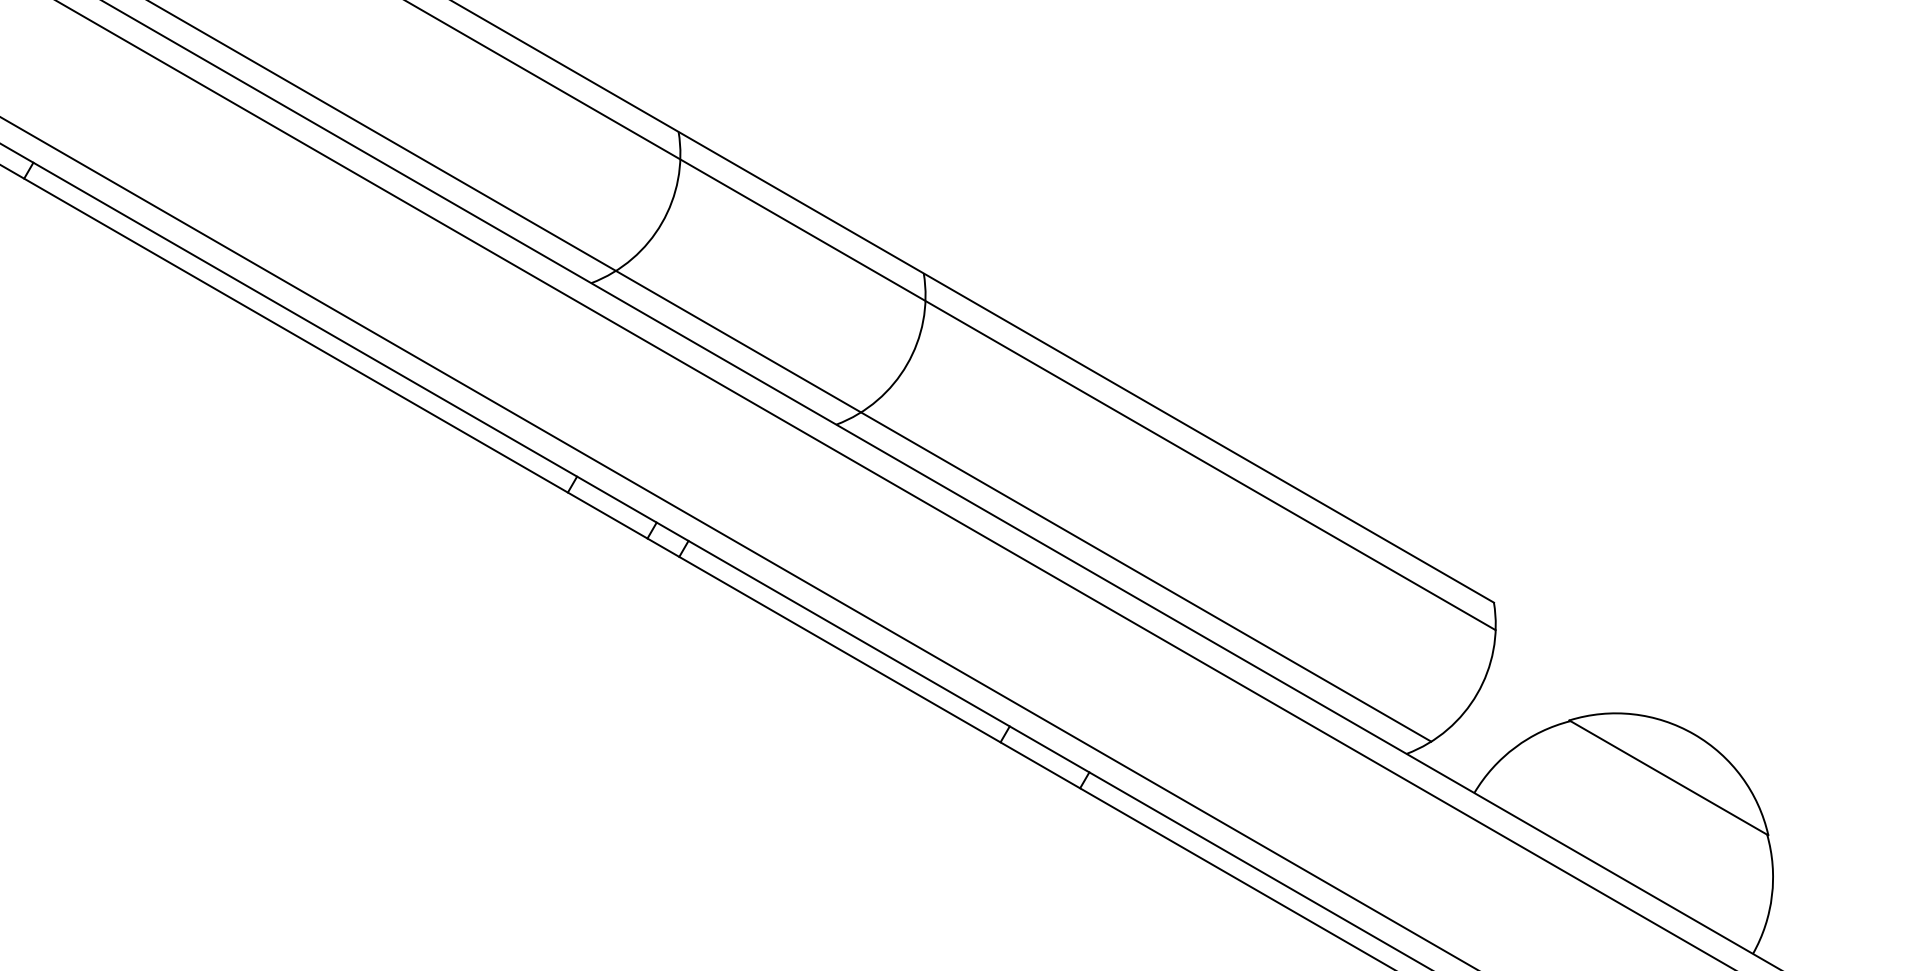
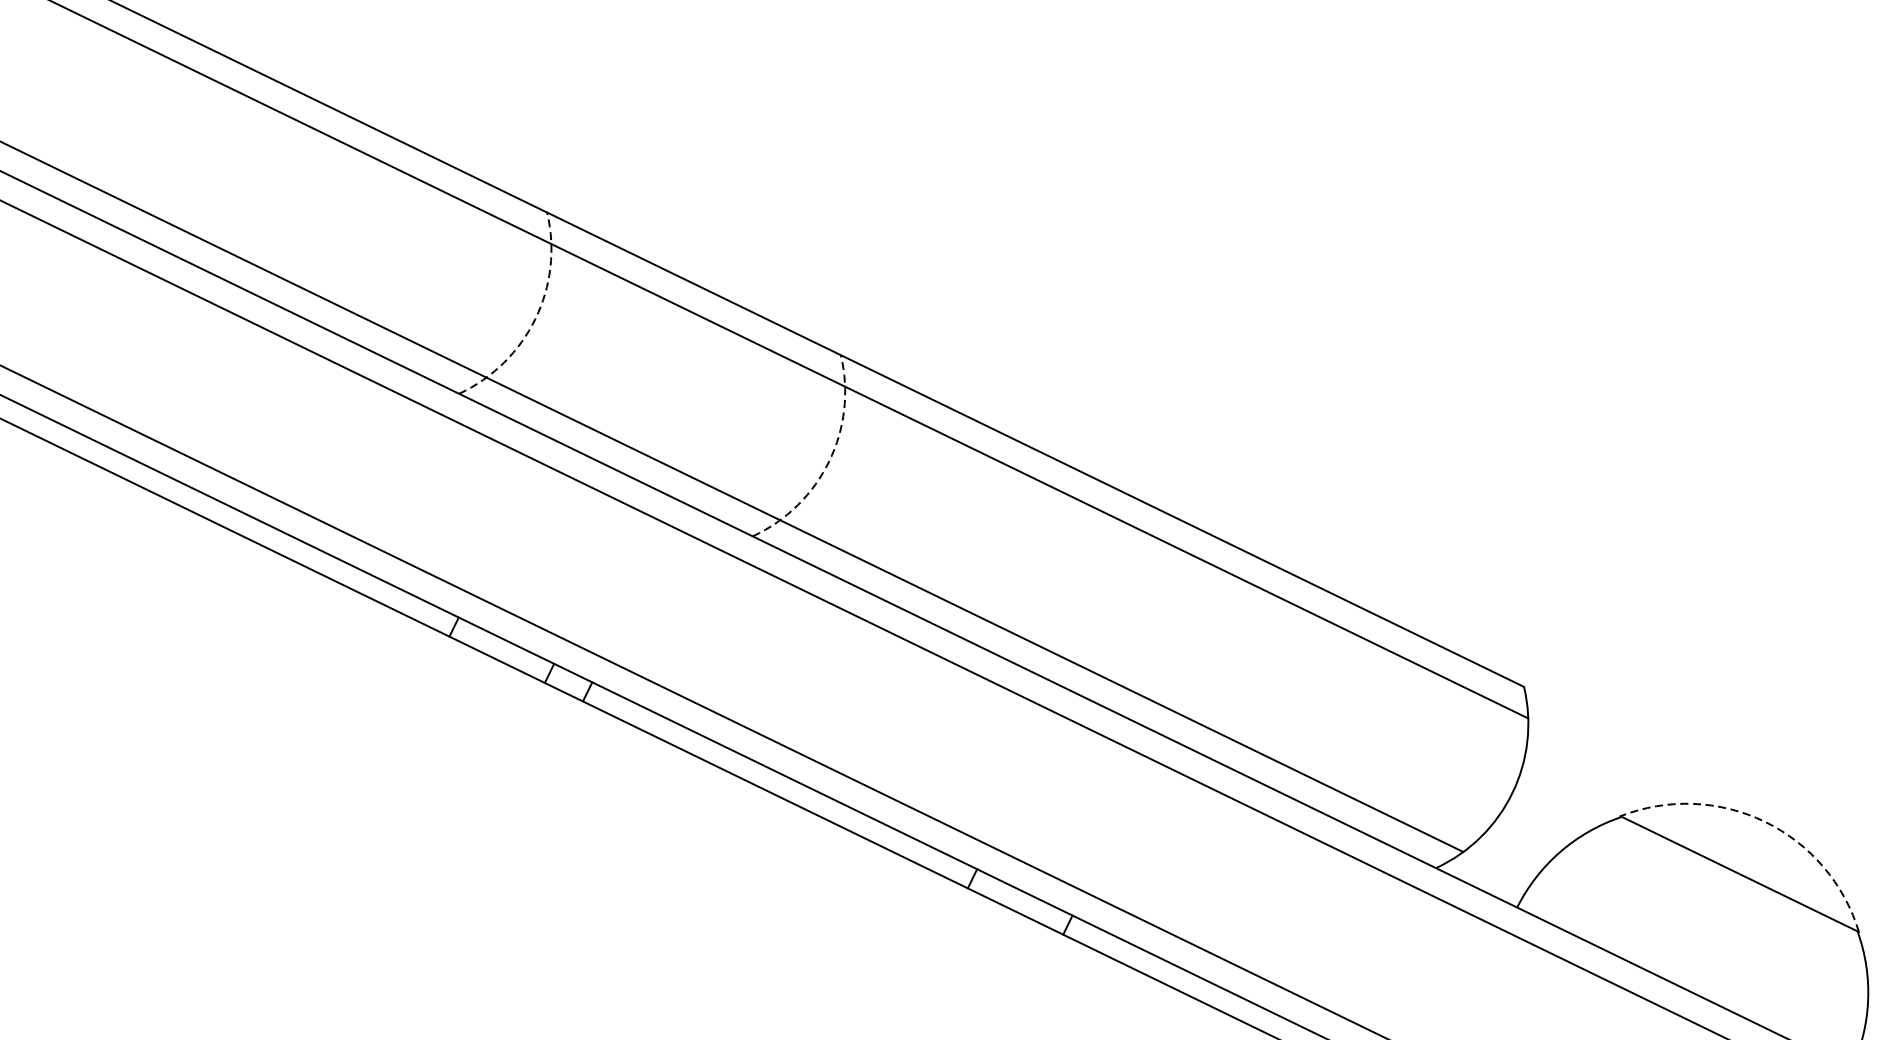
arc: (661, 223) -> (534, 319), solid -> dashed
arc: (907, 364) -> (829, 461), solid -> dashed
arc: (1694, 734) -> (1765, 822), solid -> dashed

